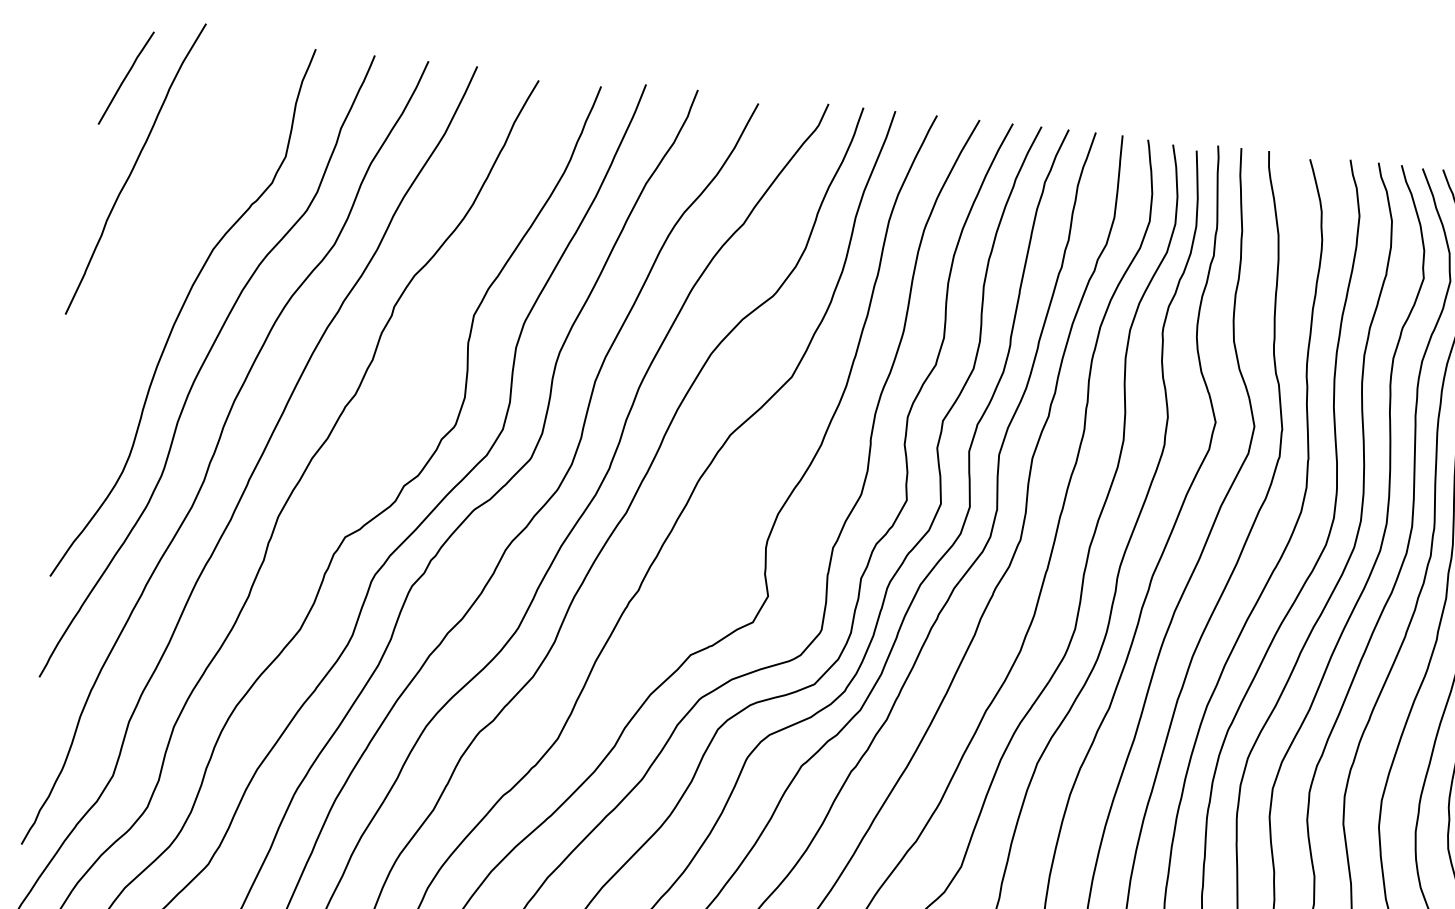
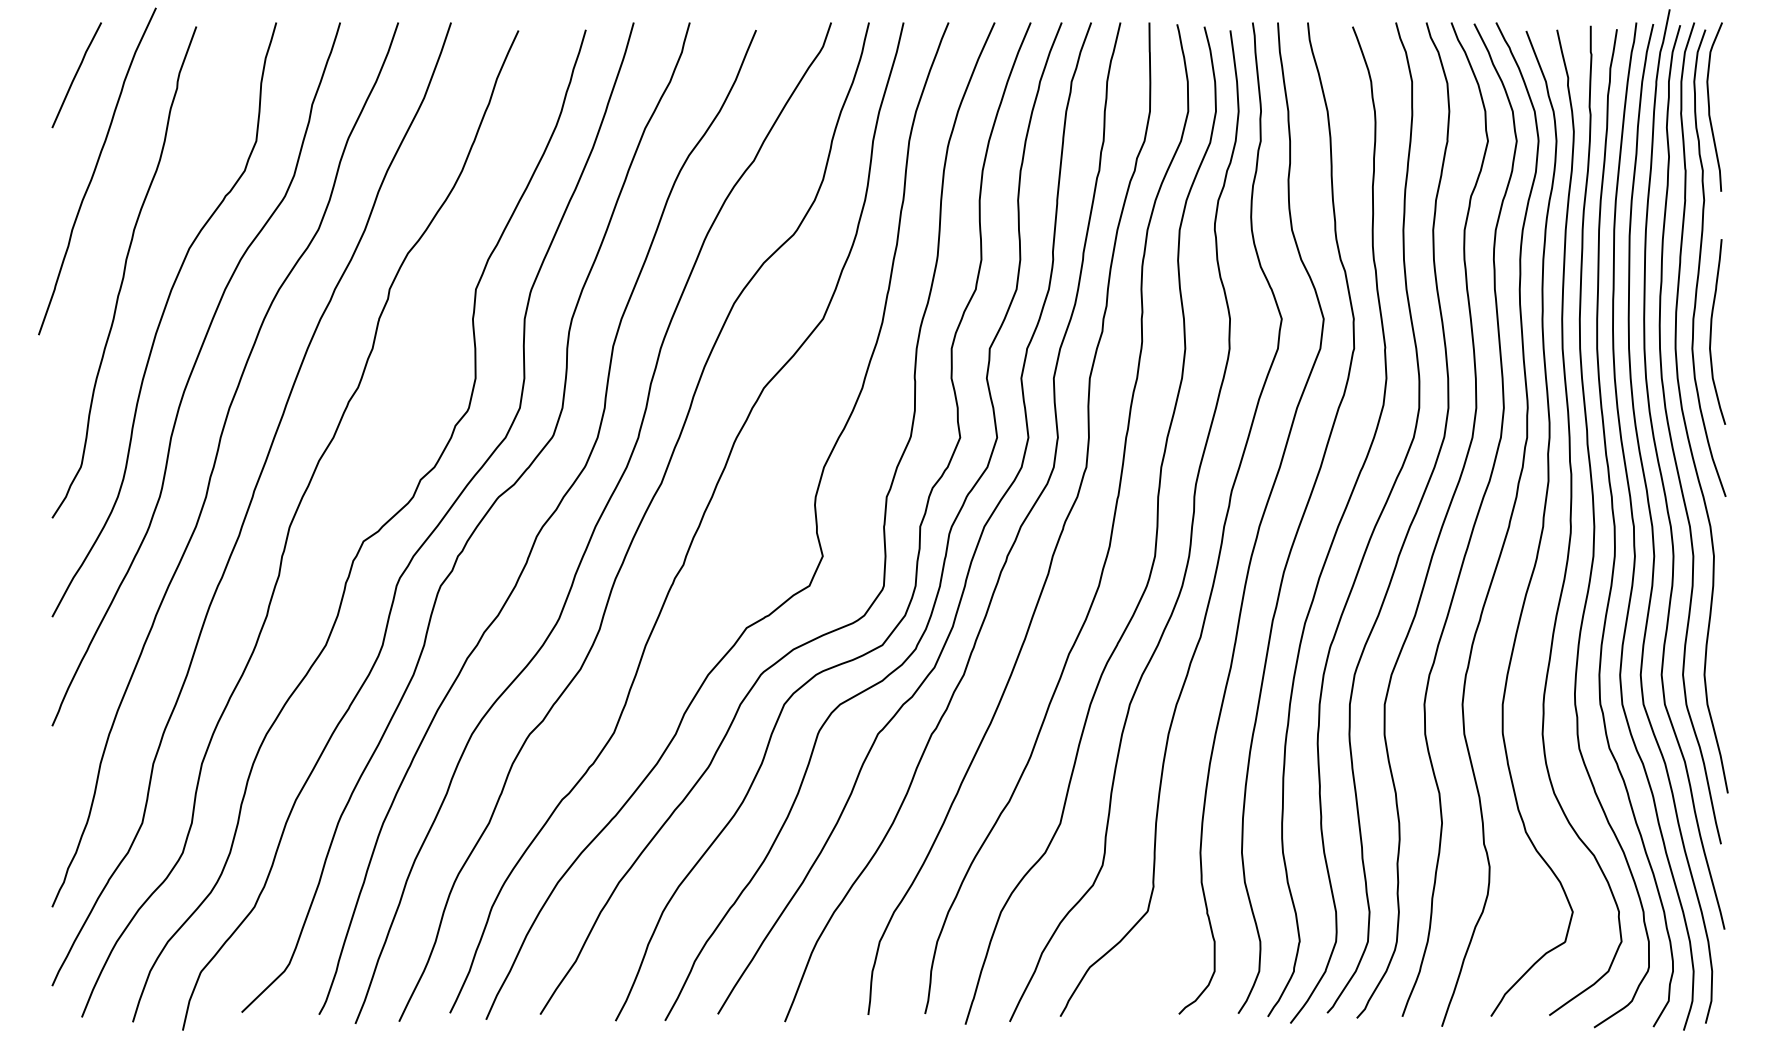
curve: (150, 265) -> (124, 272), added

